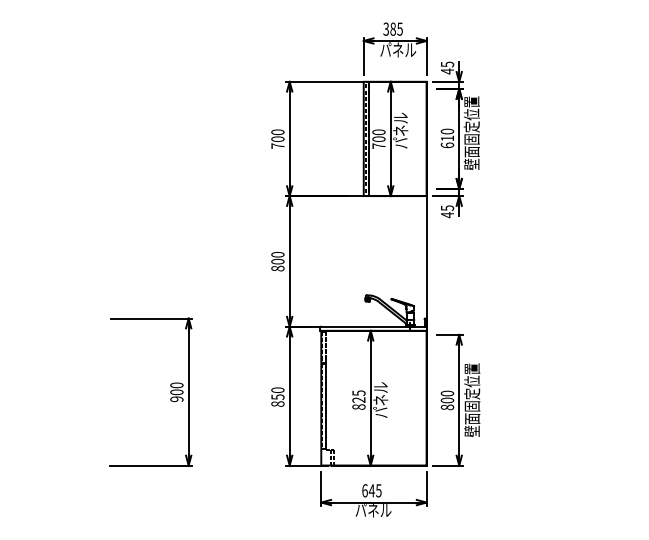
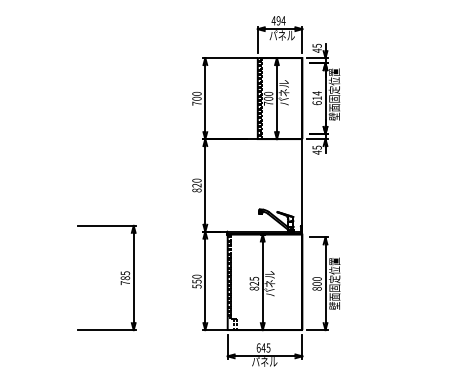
text: (392, 28) -> (278, 20), 385 -> 494
text: (446, 131) -> (316, 93), 610 -> 614
text: (277, 261) -> (196, 185), 800 -> 820
text: (177, 392) -> (125, 278), 900 -> 785
text: (277, 404) -> (196, 286), 850 -> 550

